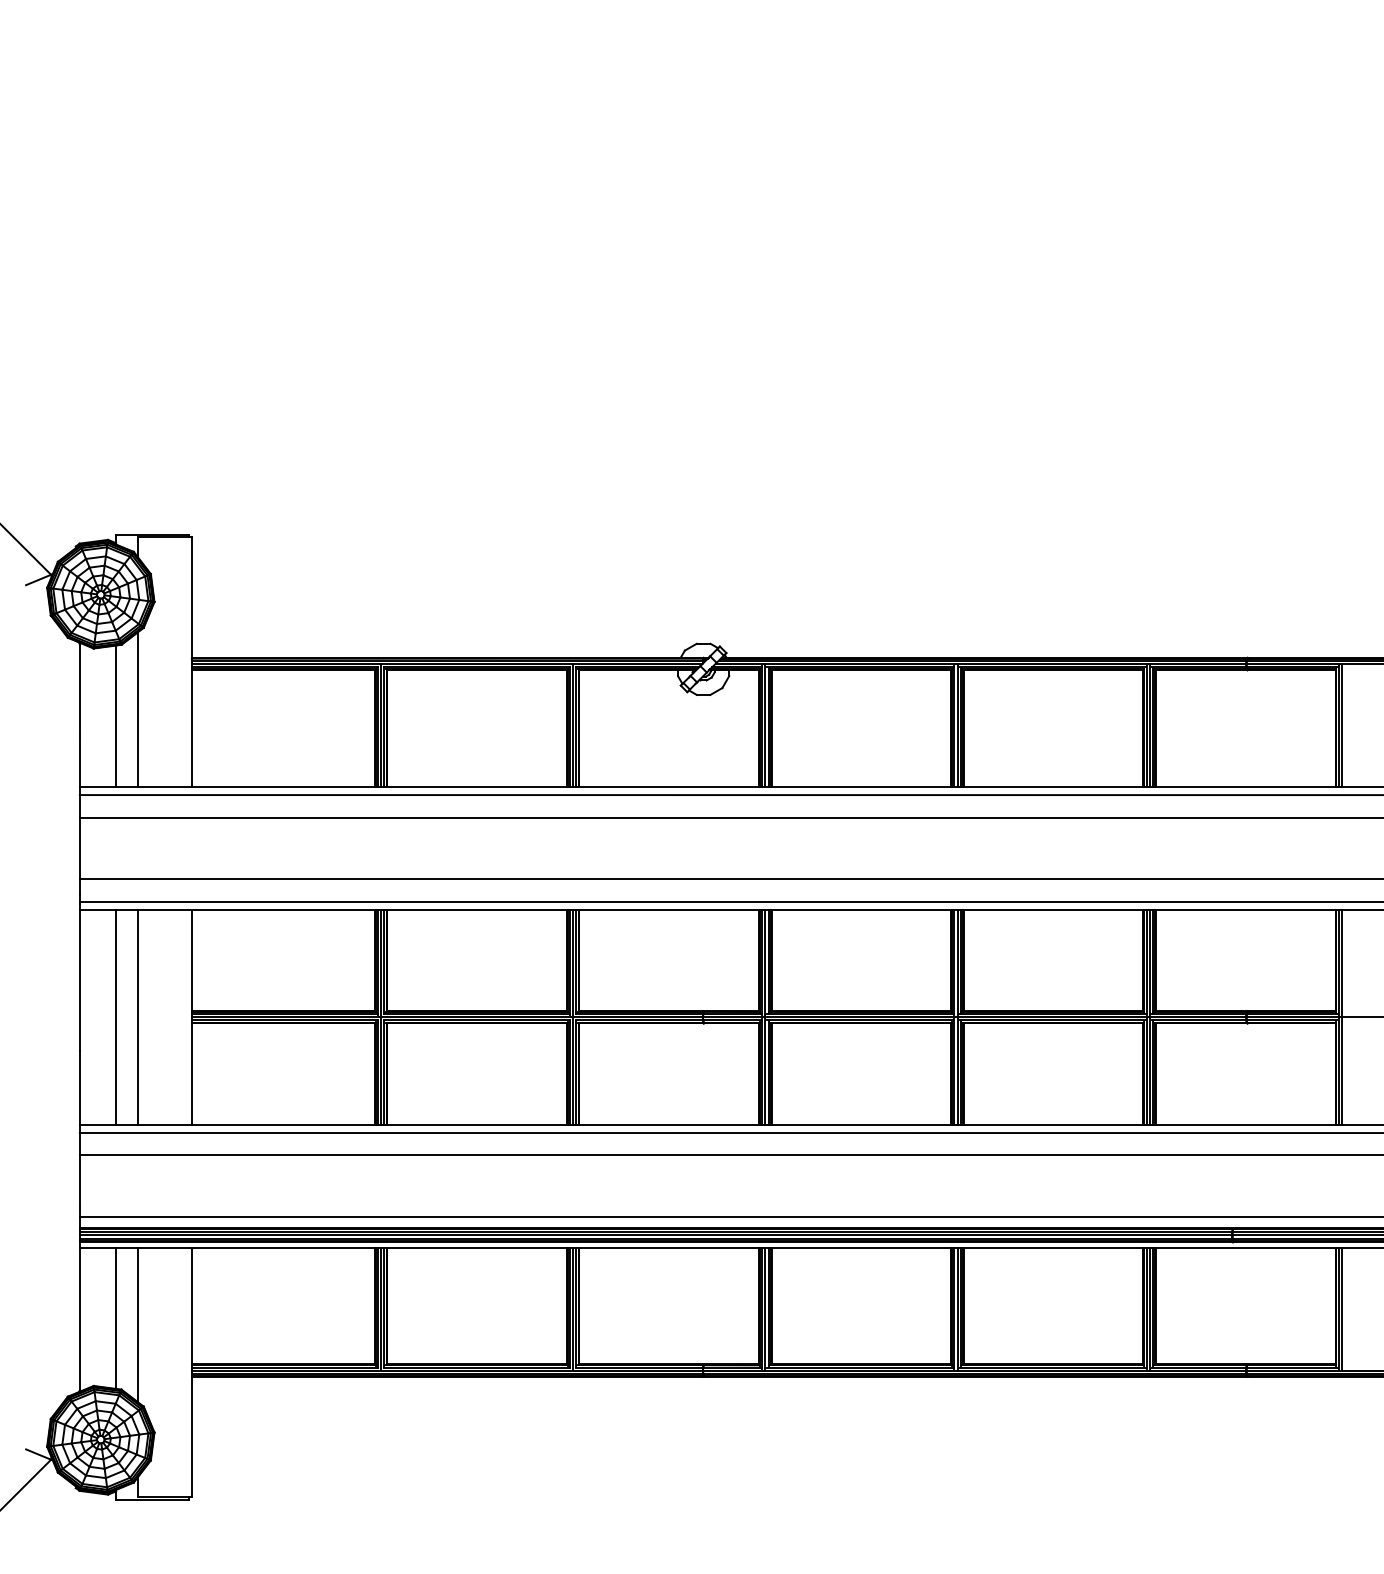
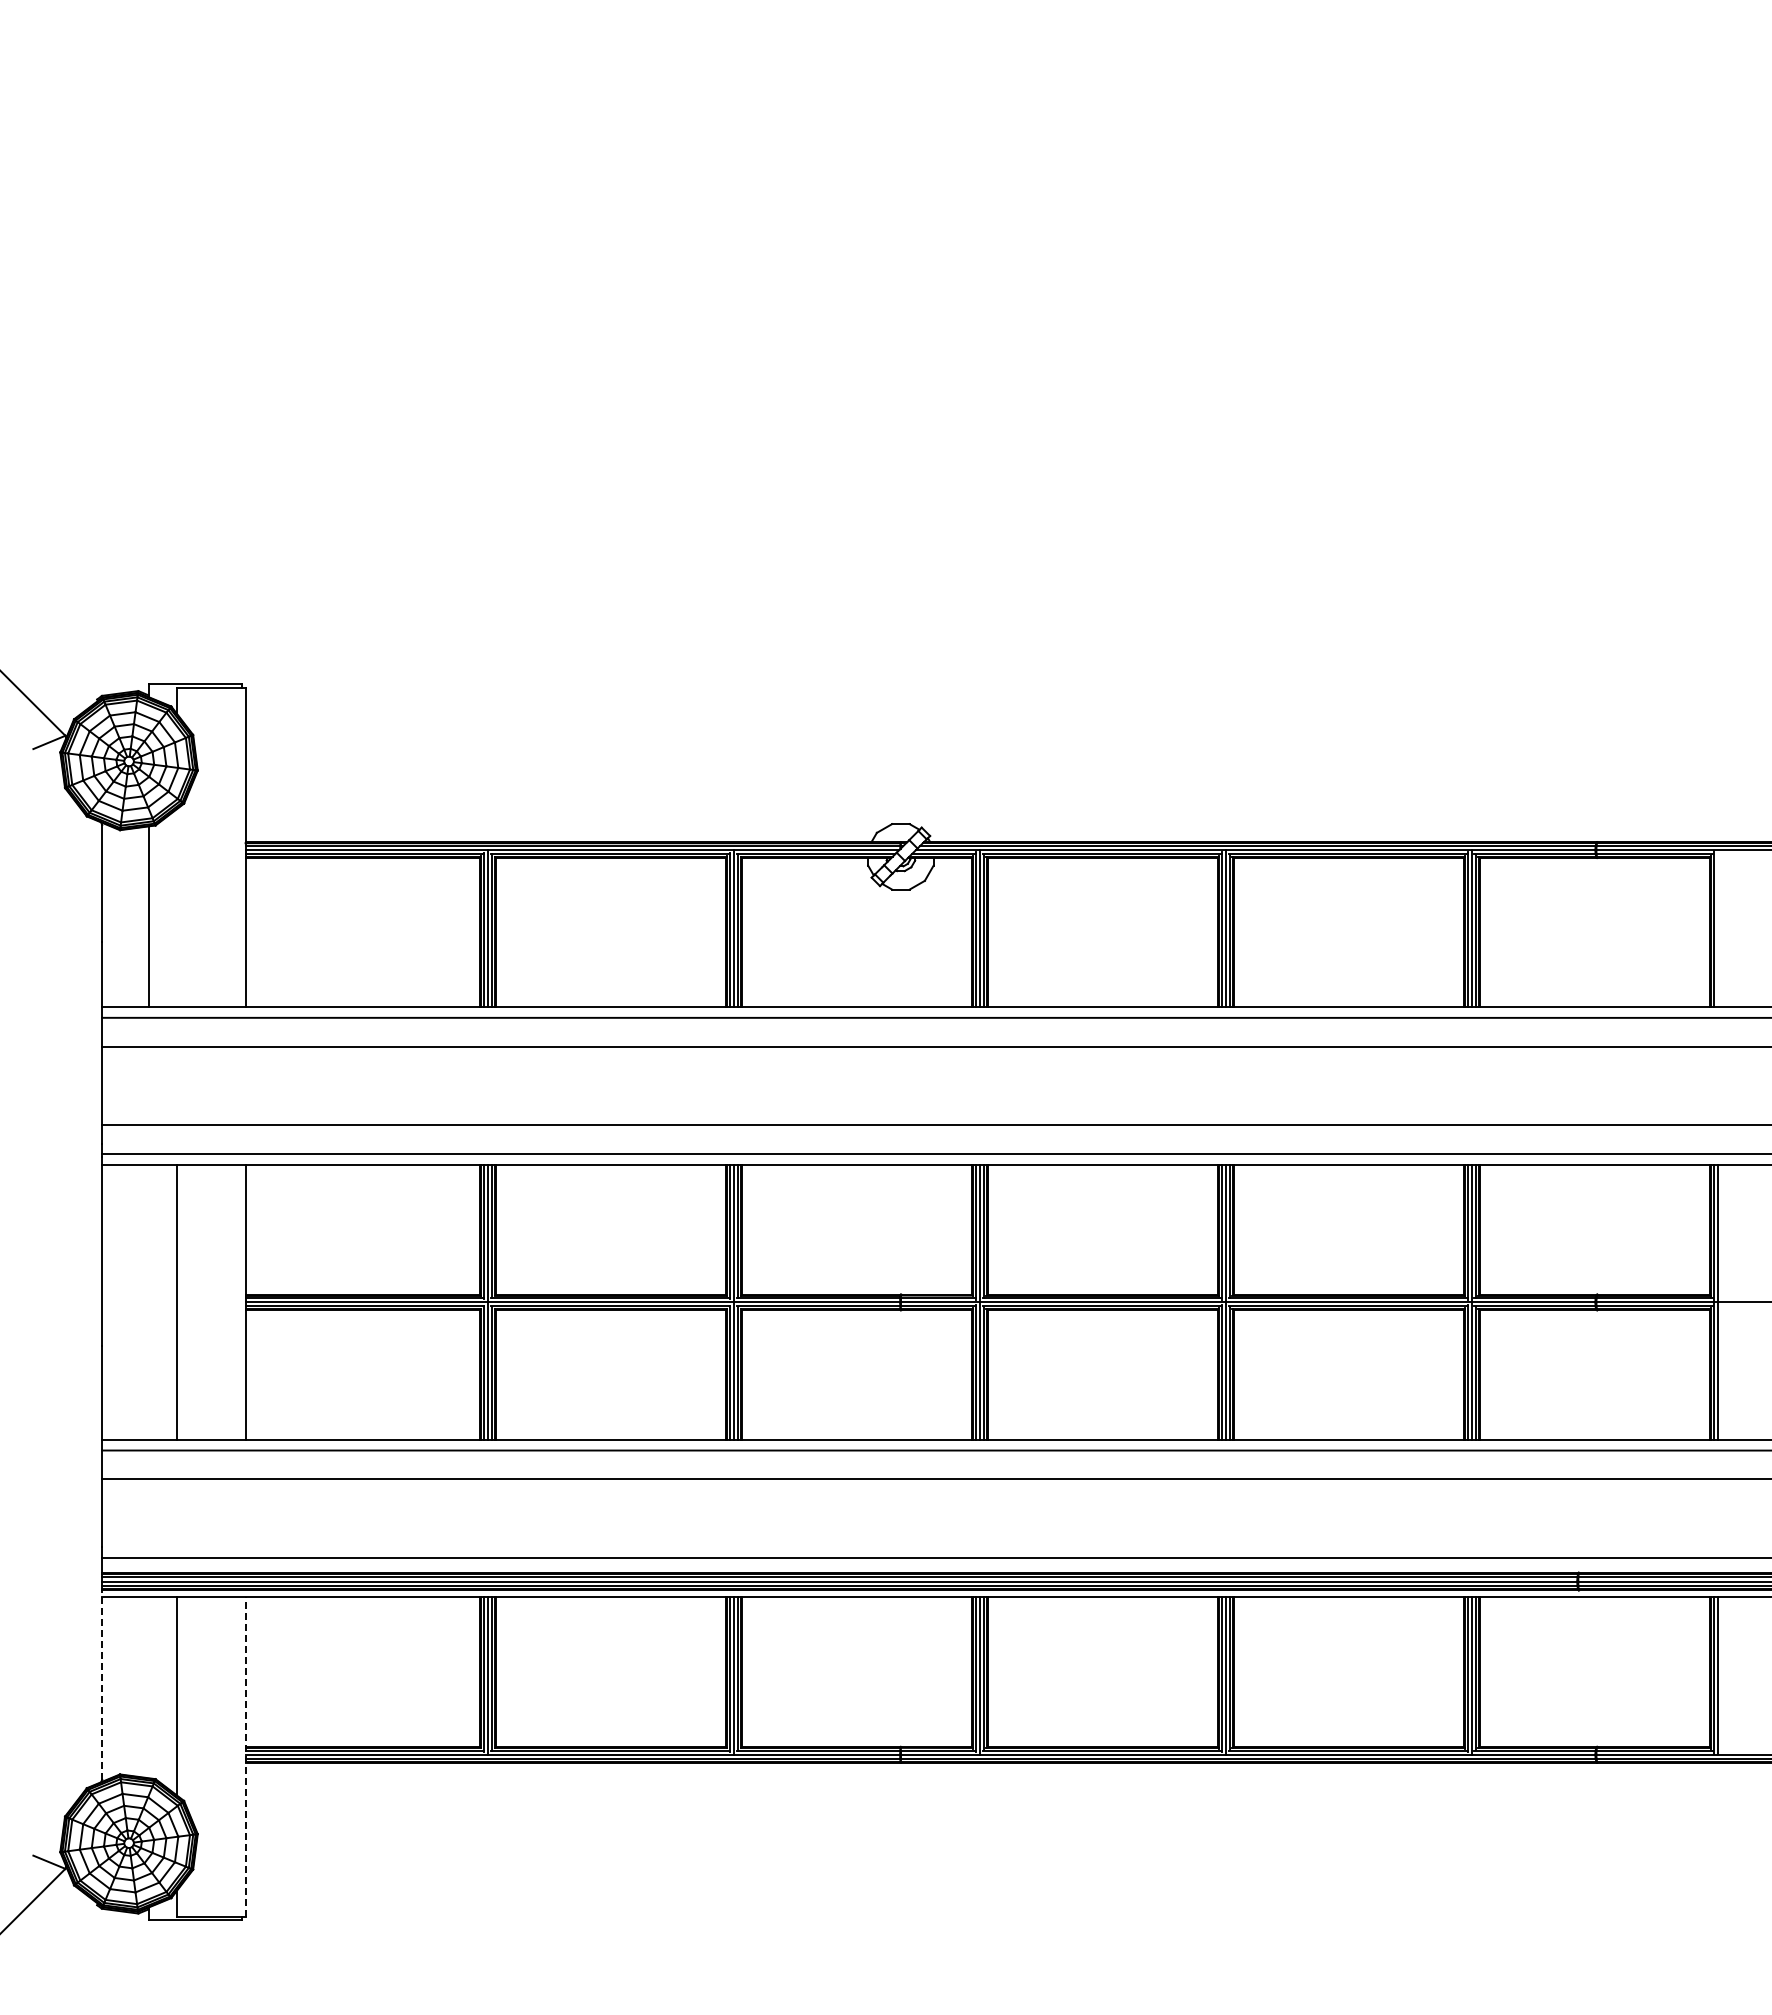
line: (137, 709) -> (176, 908), removed
line: (1341, 726) -> (1717, 929), removed
line: (116, 1016) -> (148, 1301), removed
line: (80, 1316) -> (102, 1685), solid -> dashed
line: (116, 1318) -> (148, 1687), removed
line: (191, 1372) -> (245, 1757), solid -> dashed

